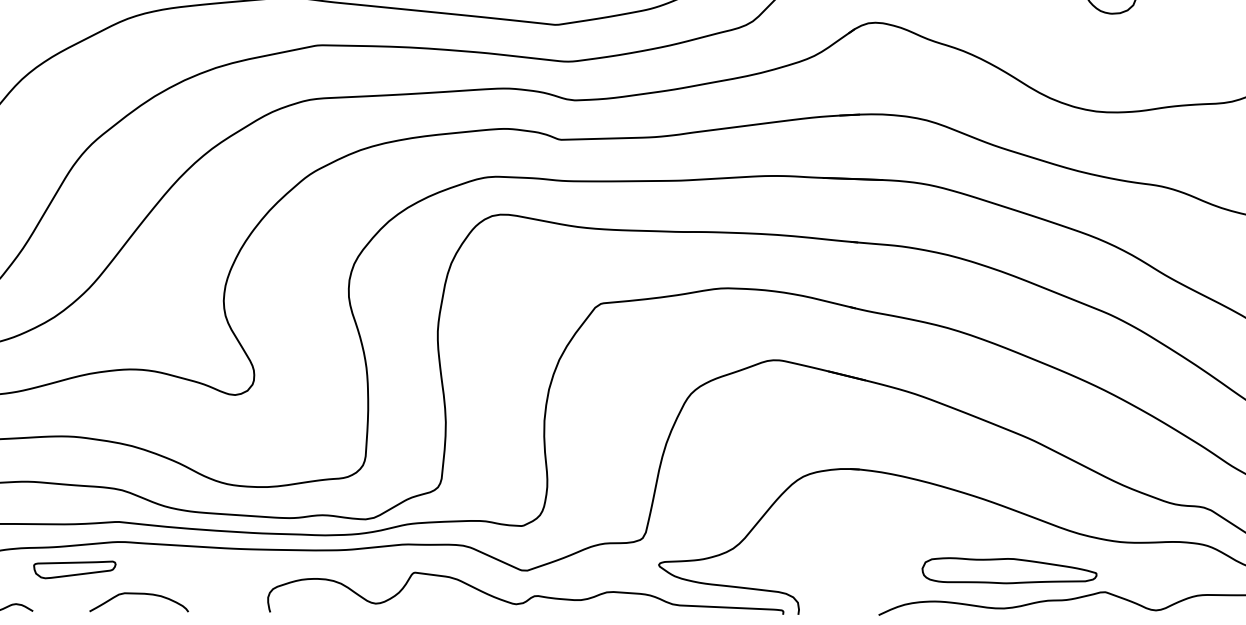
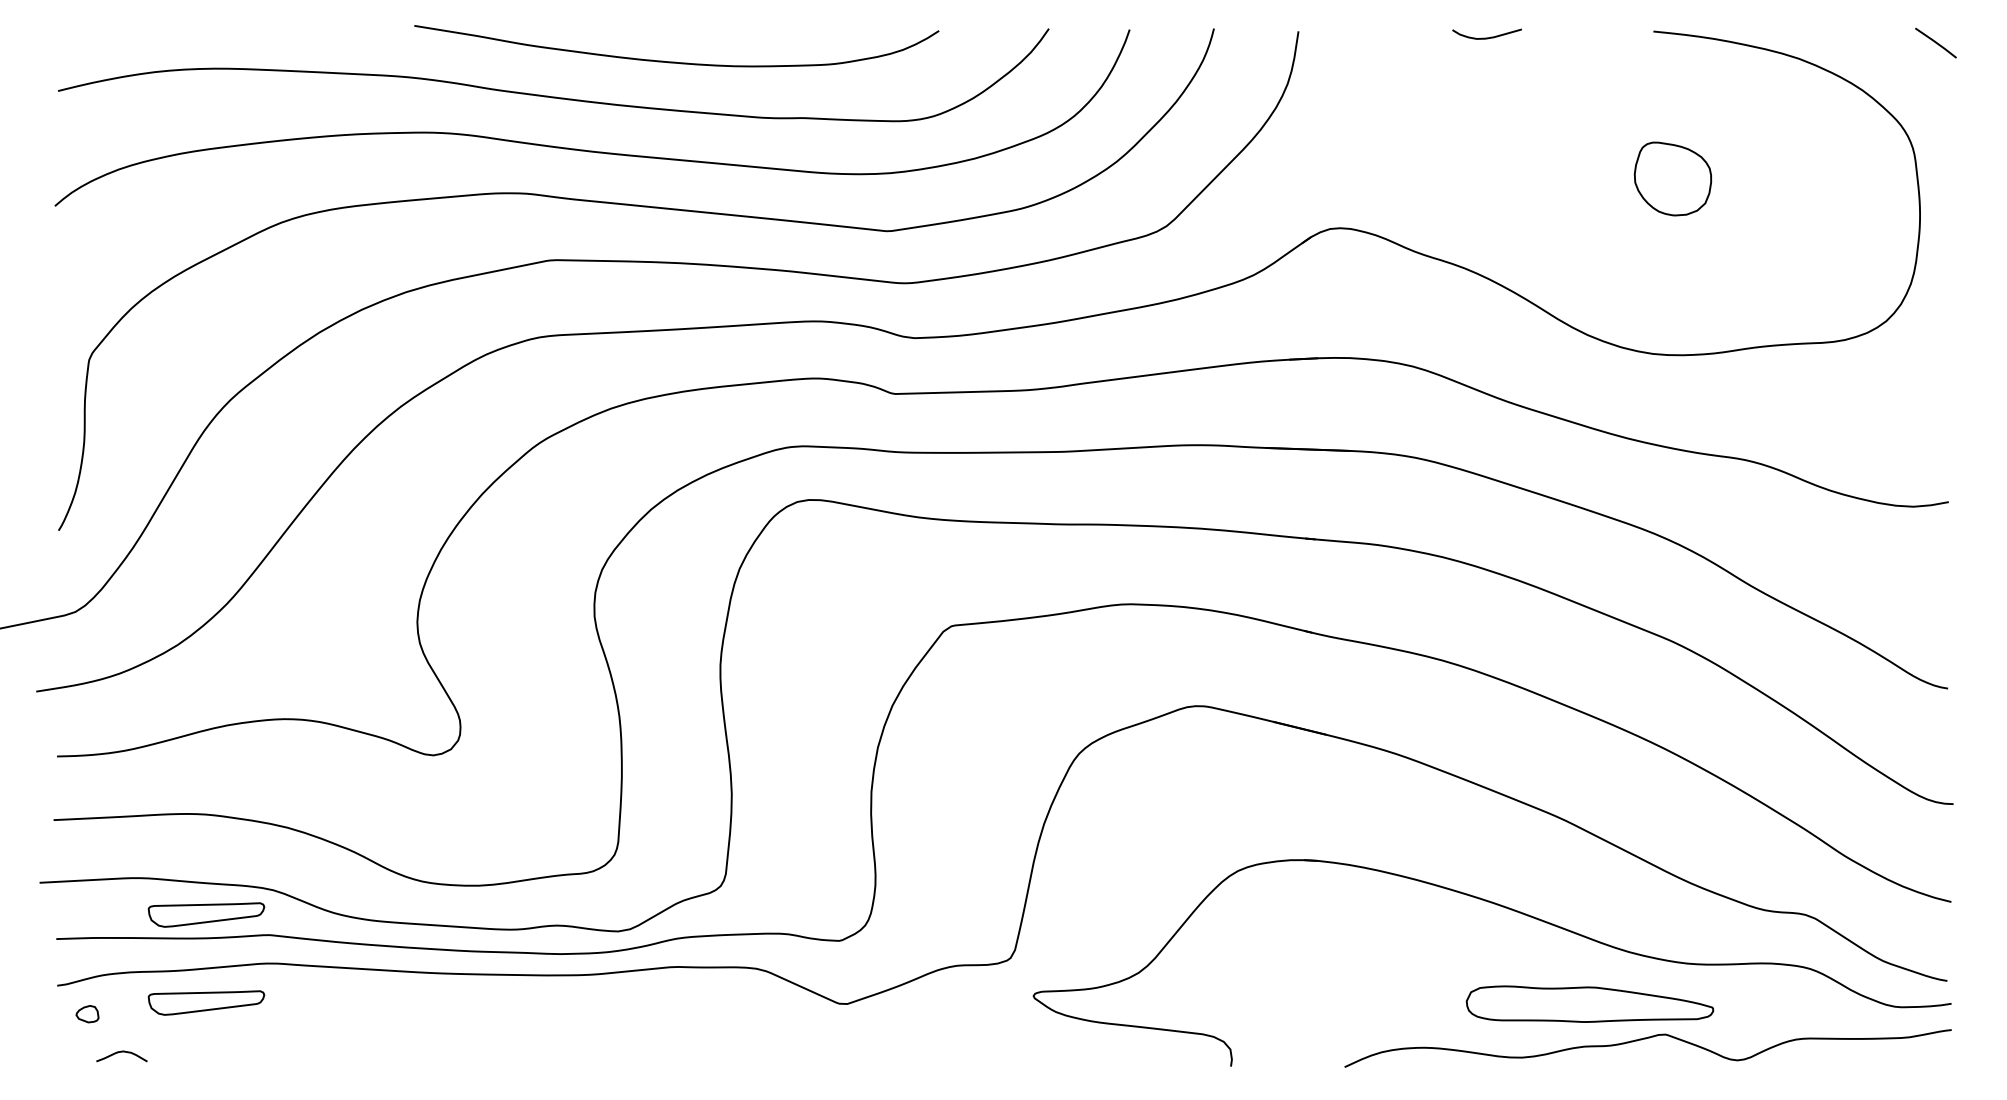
part: (74, 507) -> (206, 914), added
part: (1009, 570) -> (1589, 1003), moved
curve: (139, 594) -> (297, 1037), removed
curve: (529, 597) -> (850, 1042), removed

